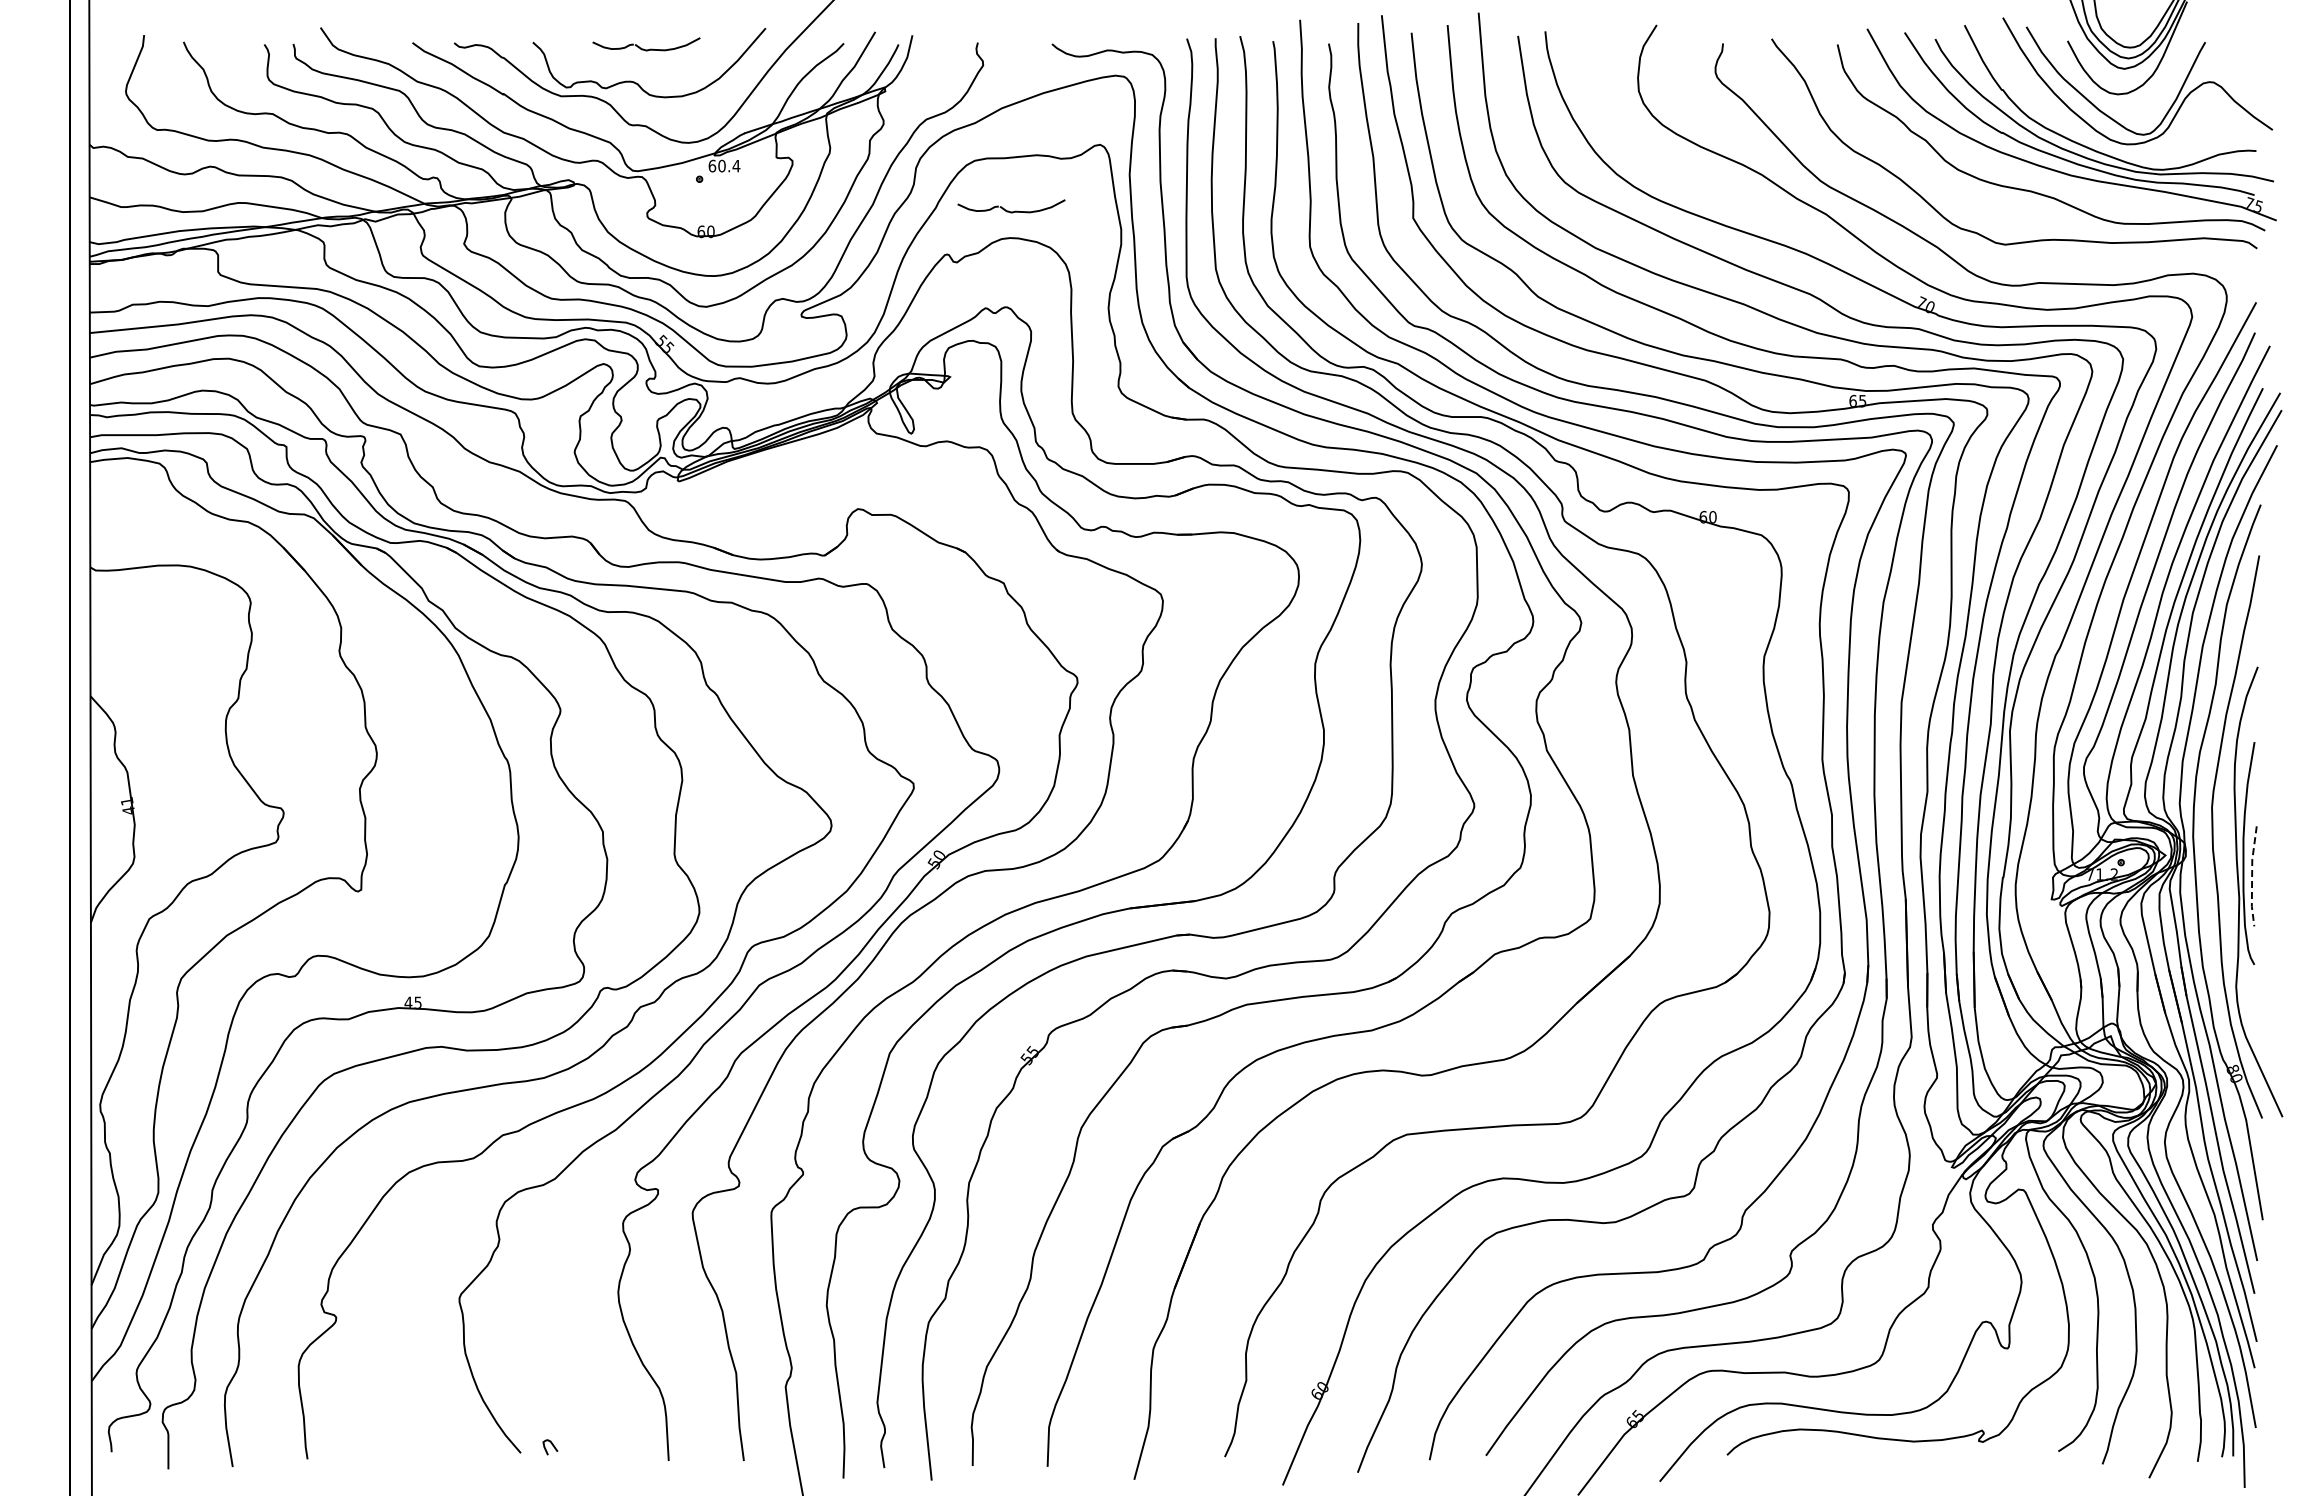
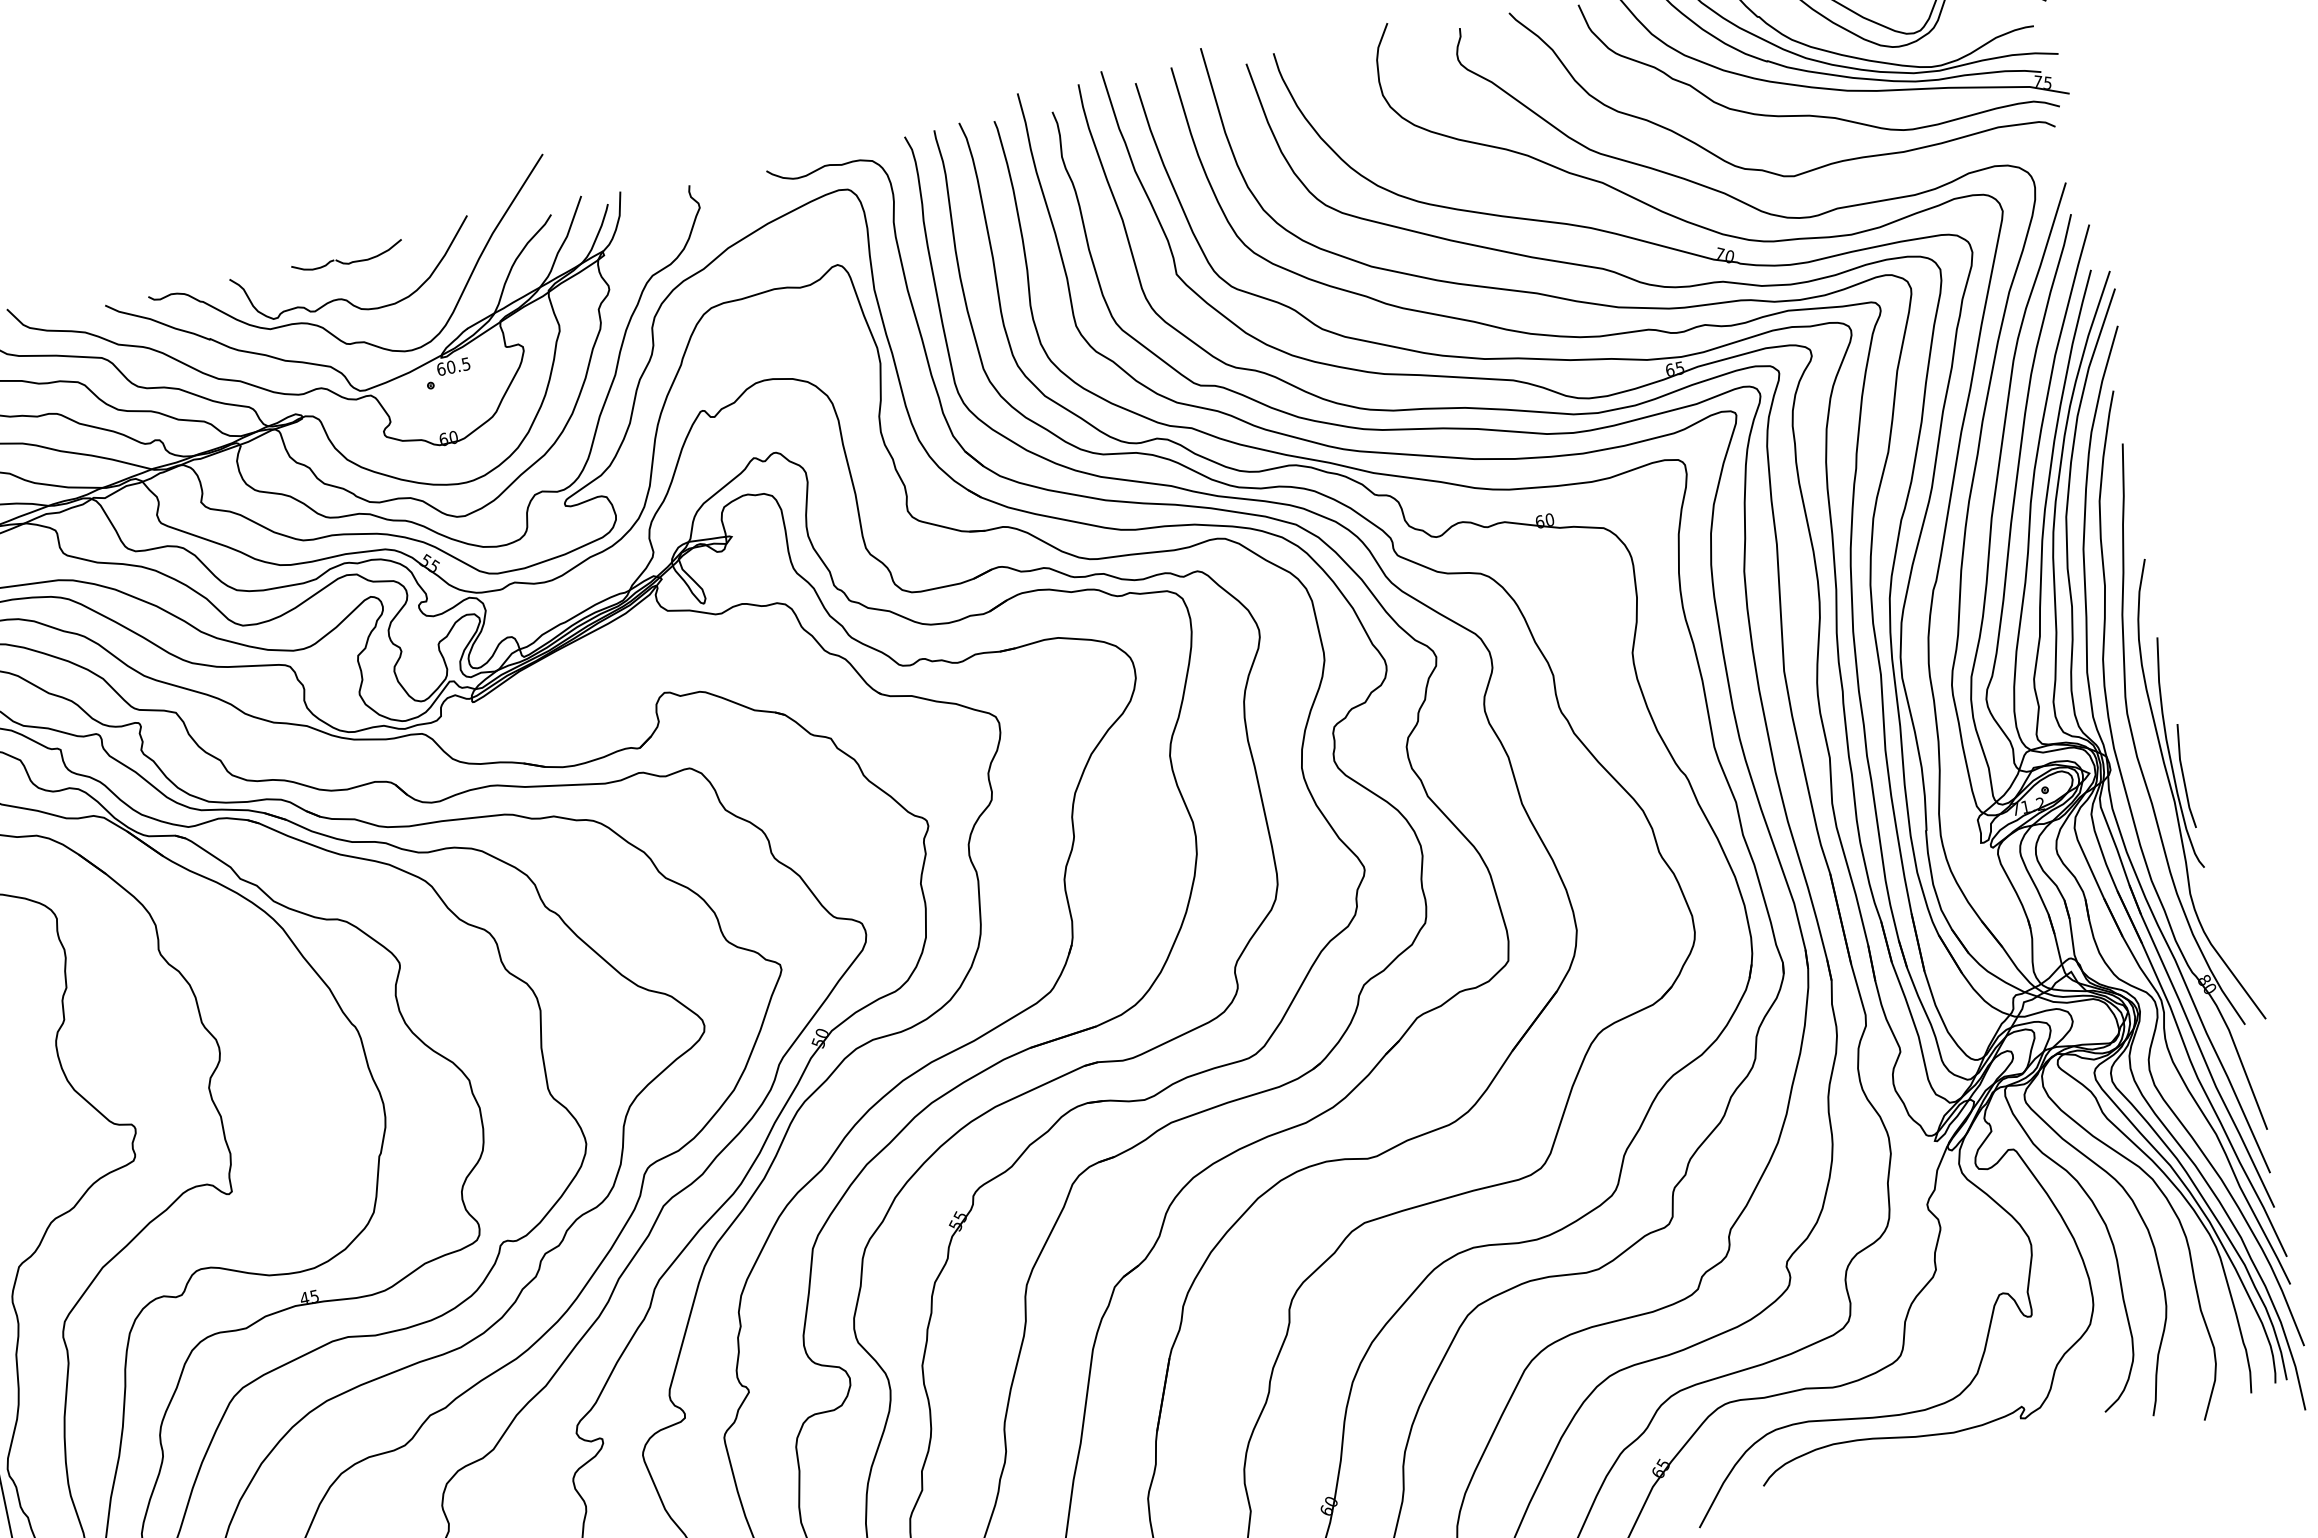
text: (736, 166) -> (466, 364), 60.4 -> 60.5
part: (1011, 206) -> (758, 347), removed
line: (2252, 876) -> (2183, 776), dashed -> solid

